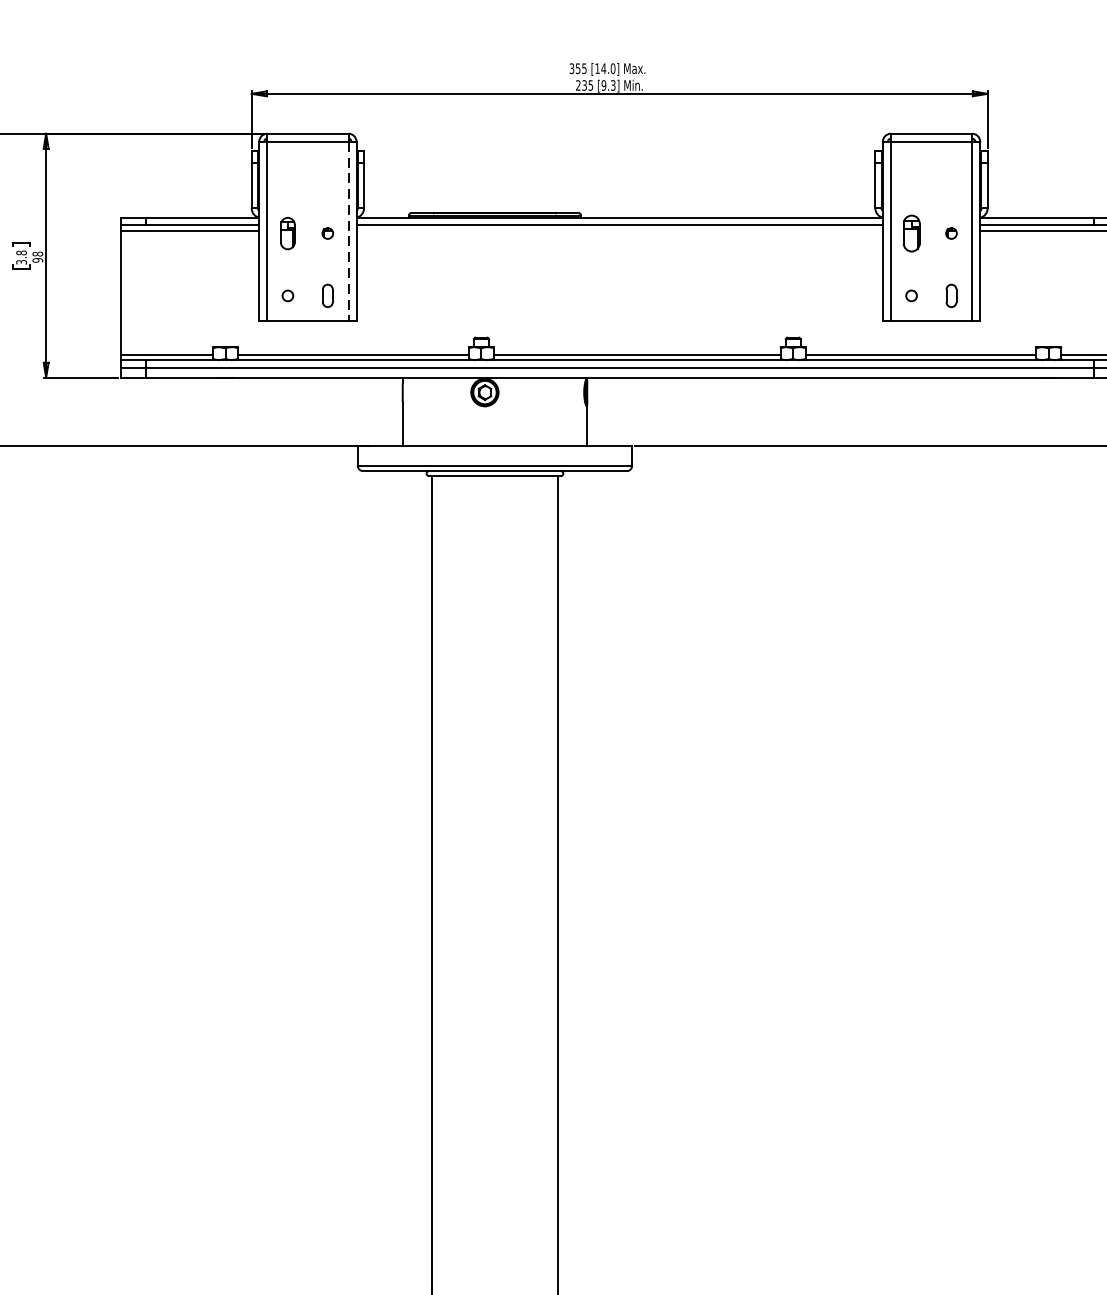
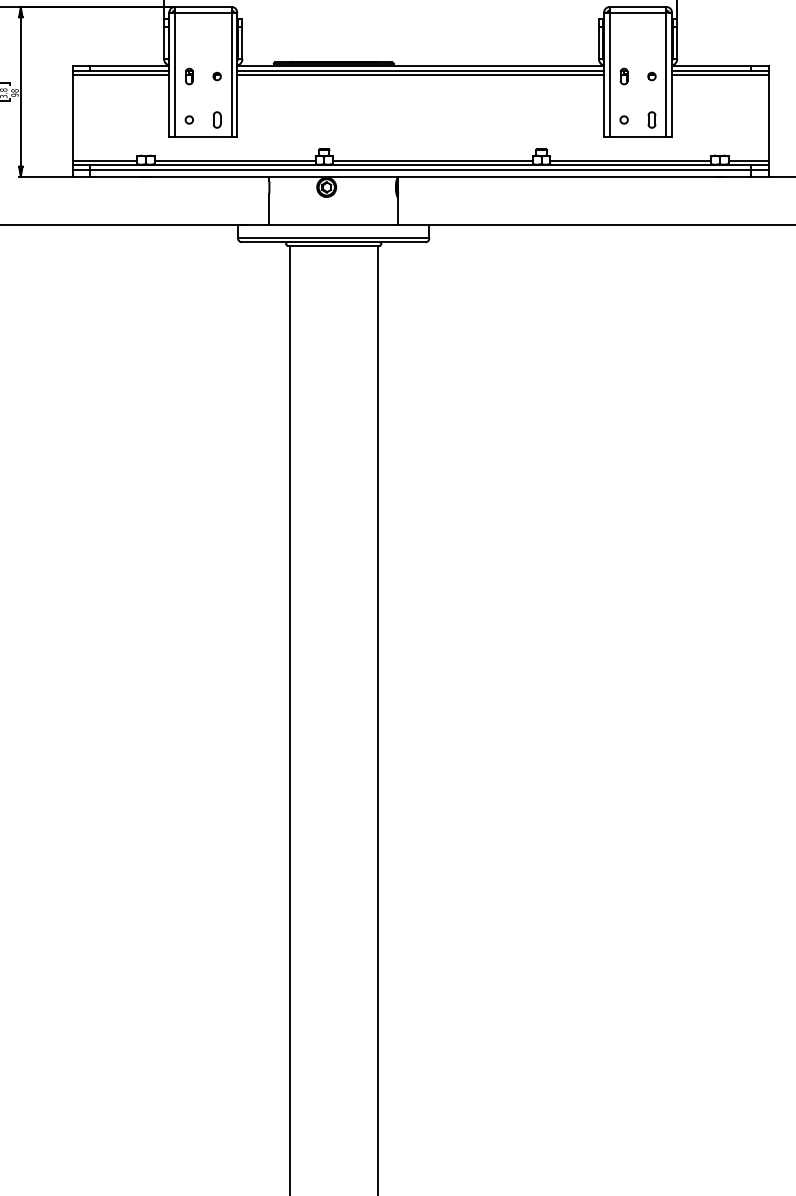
line: (619, 230) -> (420, 74), added
line: (348, 232) -> (231, 75), dashed -> solid
part: (288, 233) -> (189, 76), size x0.71
part: (910, 233) -> (623, 76), size x0.62

